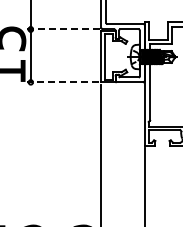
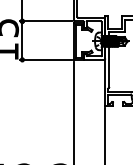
line: (62, 29) -> (45, 21), dashed -> solid
line: (63, 82) -> (46, 59), dashed -> solid

